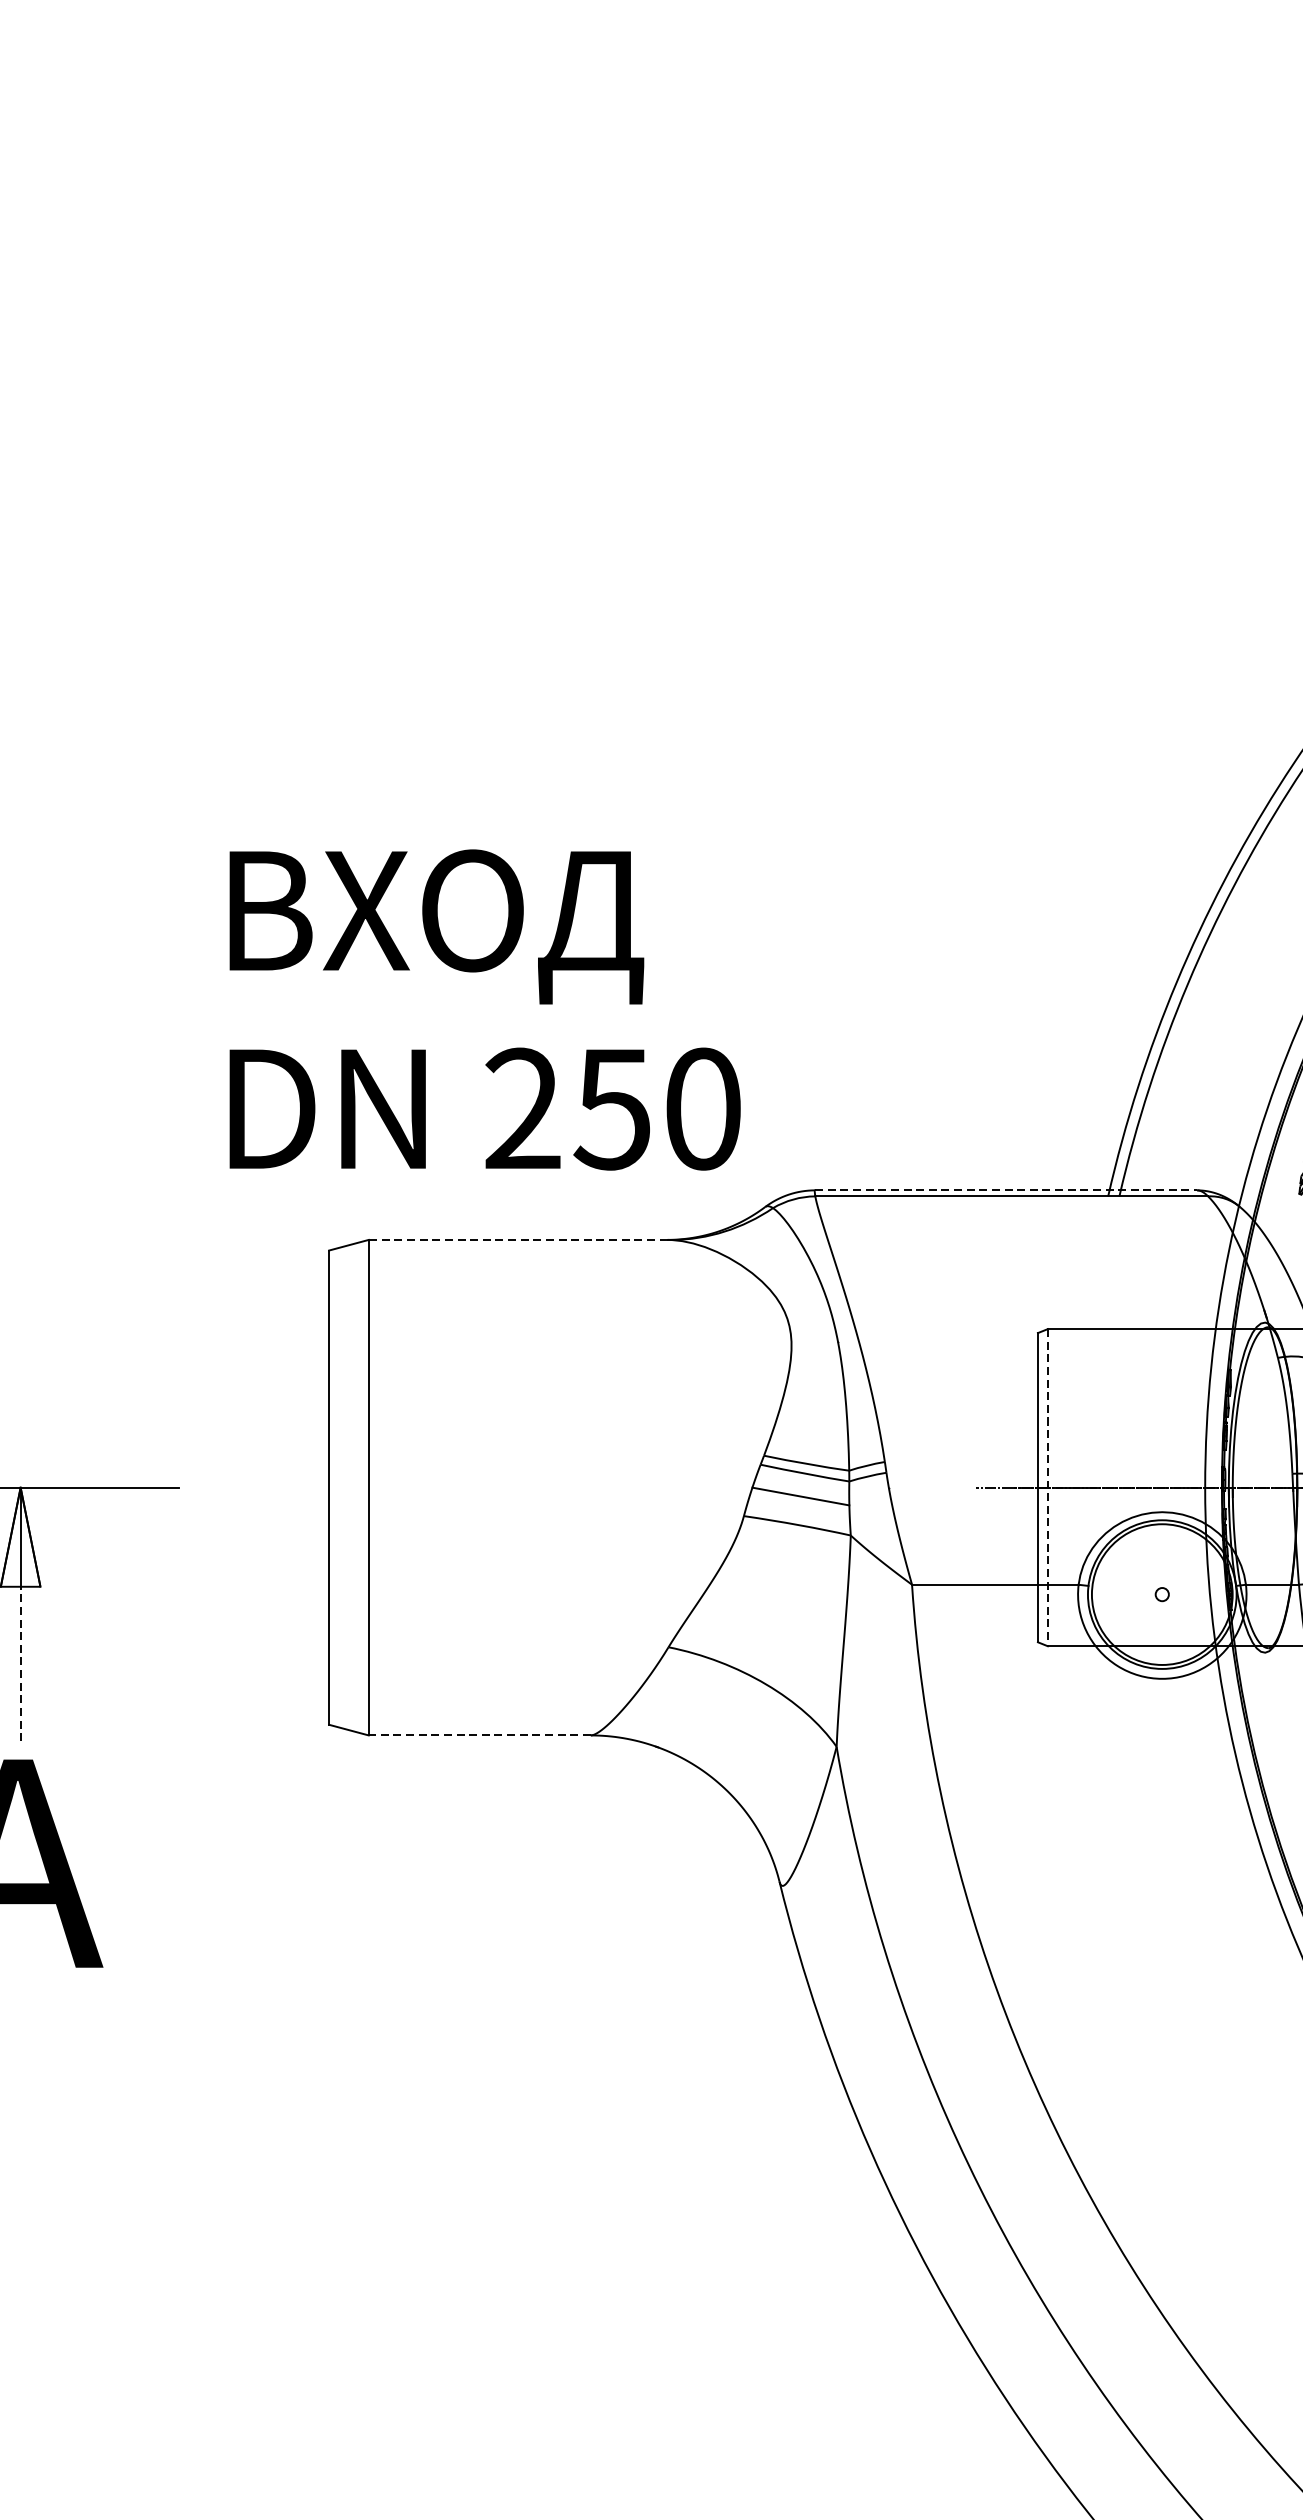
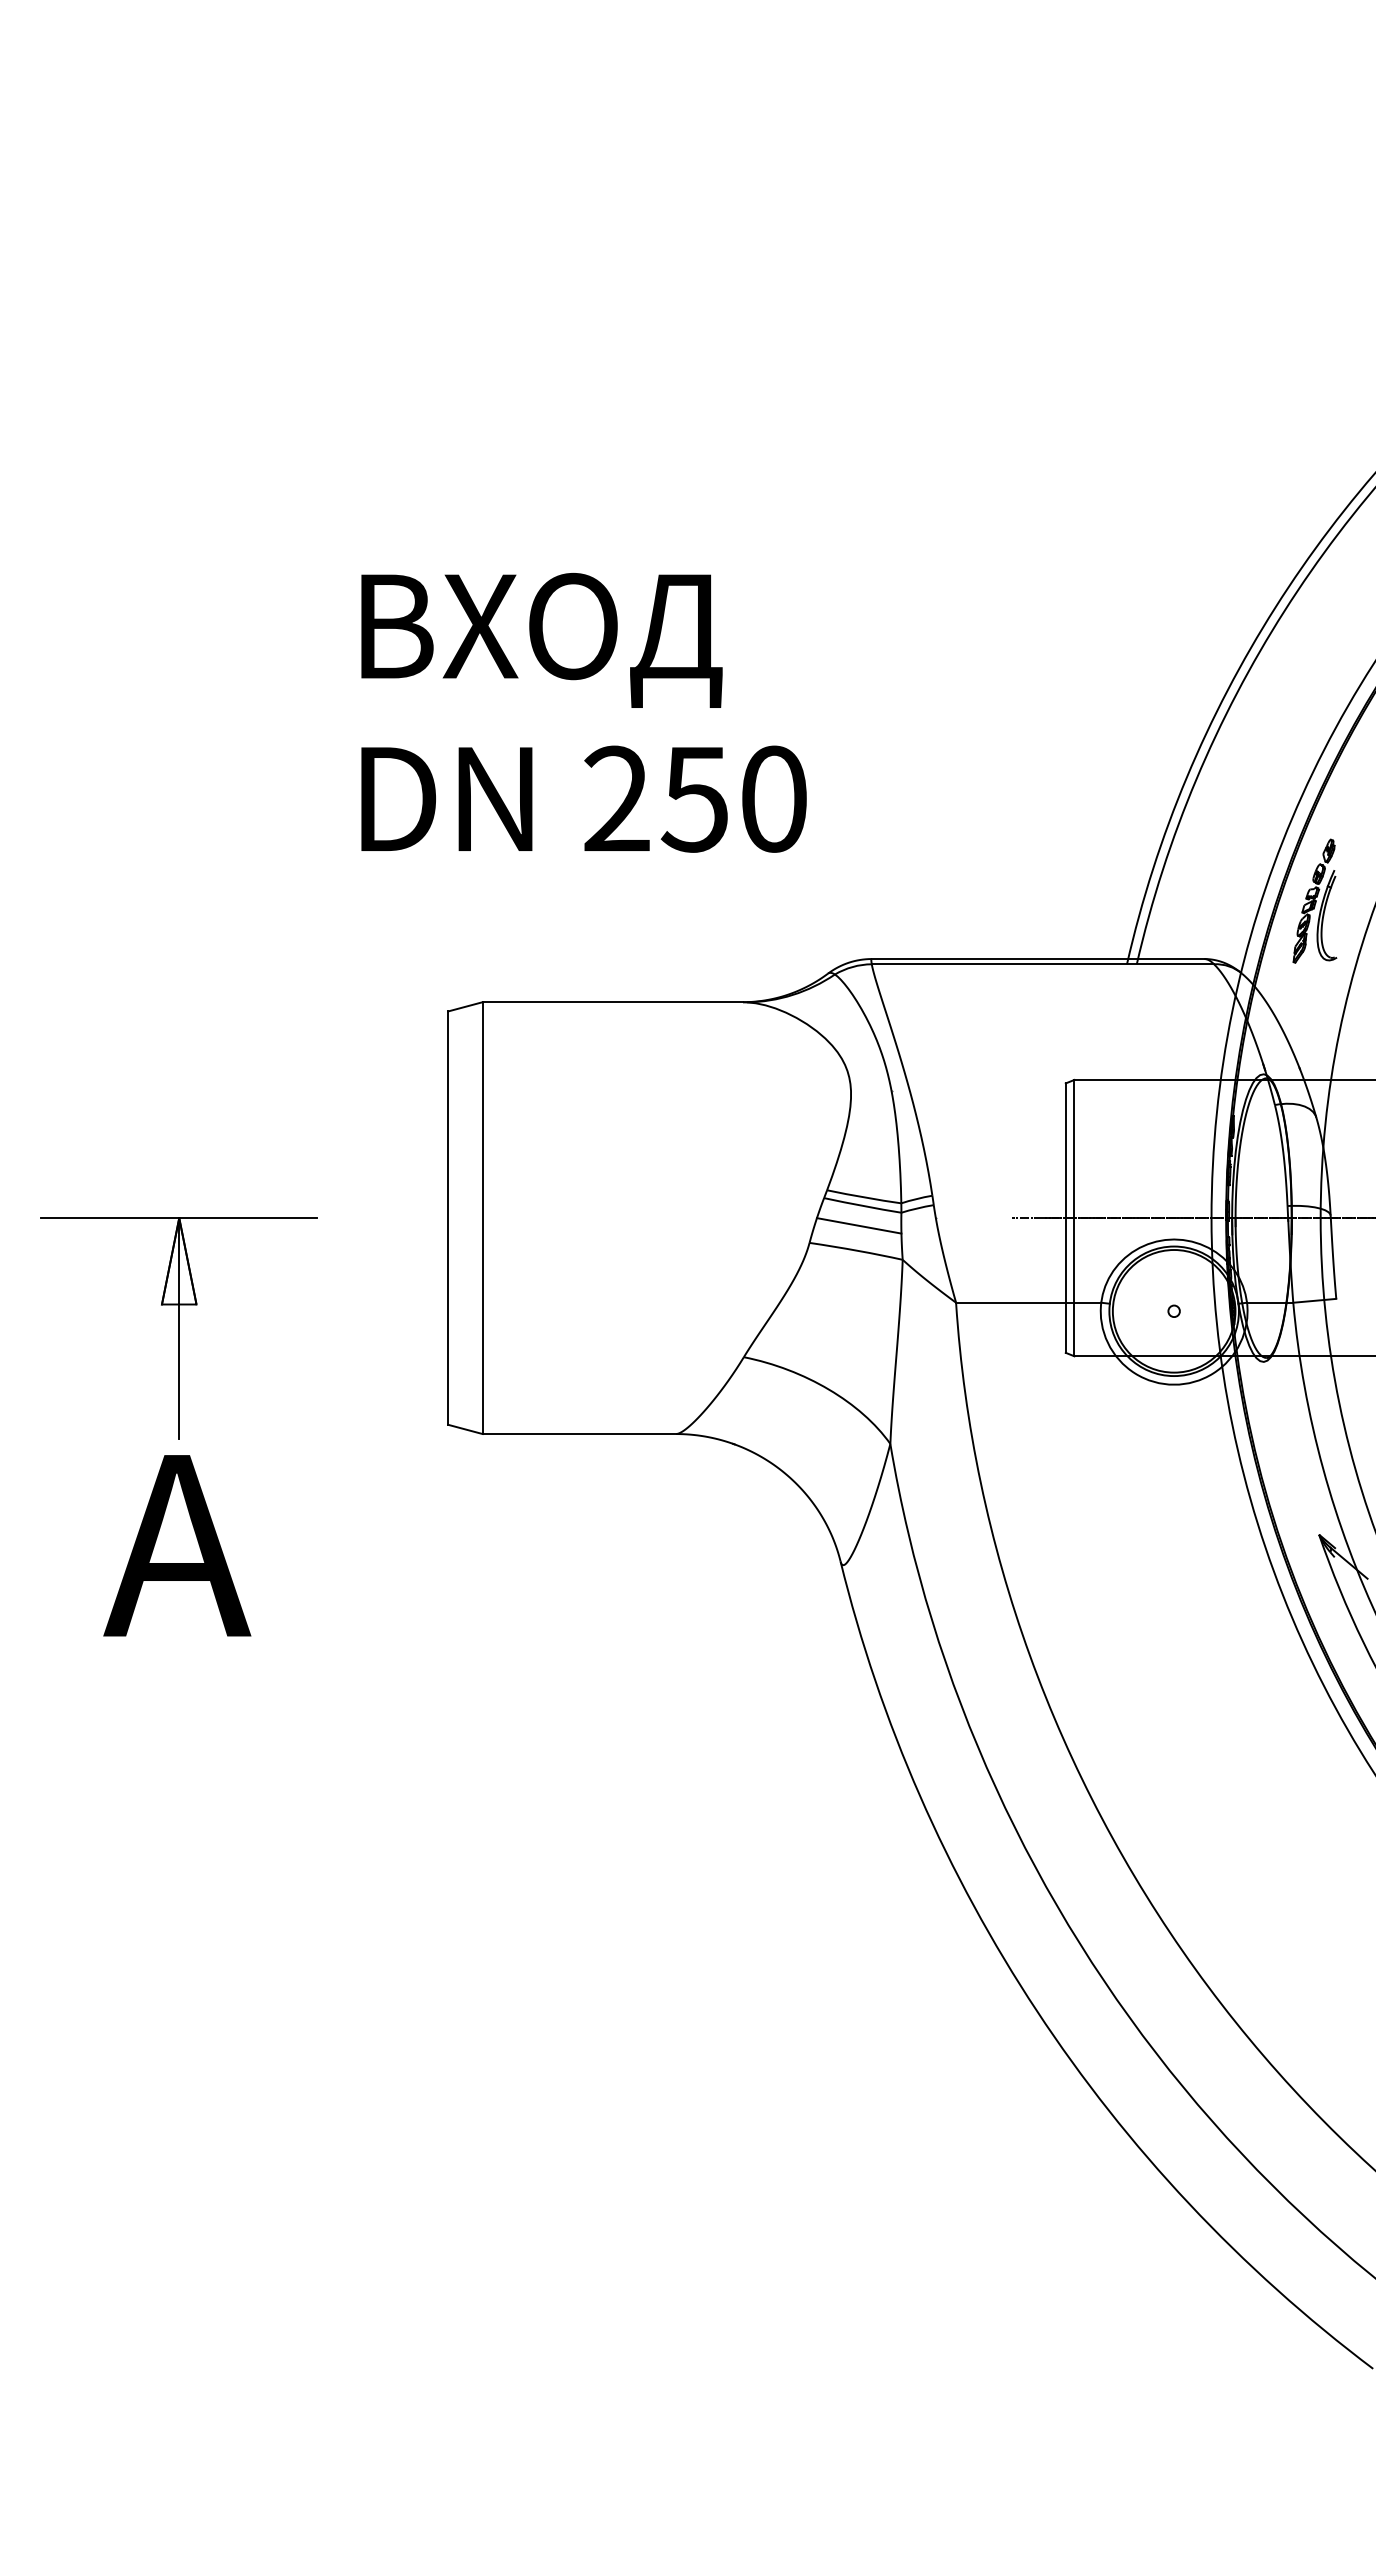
text: (484, 1009) -> (583, 712), moved
line: (1006, 1190) -> (1038, 959), dashed -> solid
line: (517, 1240) -> (612, 1002), dashed -> solid
line: (1047, 1488) -> (1074, 1218), dashed -> solid
line: (20, 1663) -> (179, 1371), dashed -> solid
line: (479, 1735) -> (579, 1434), dashed -> solid

